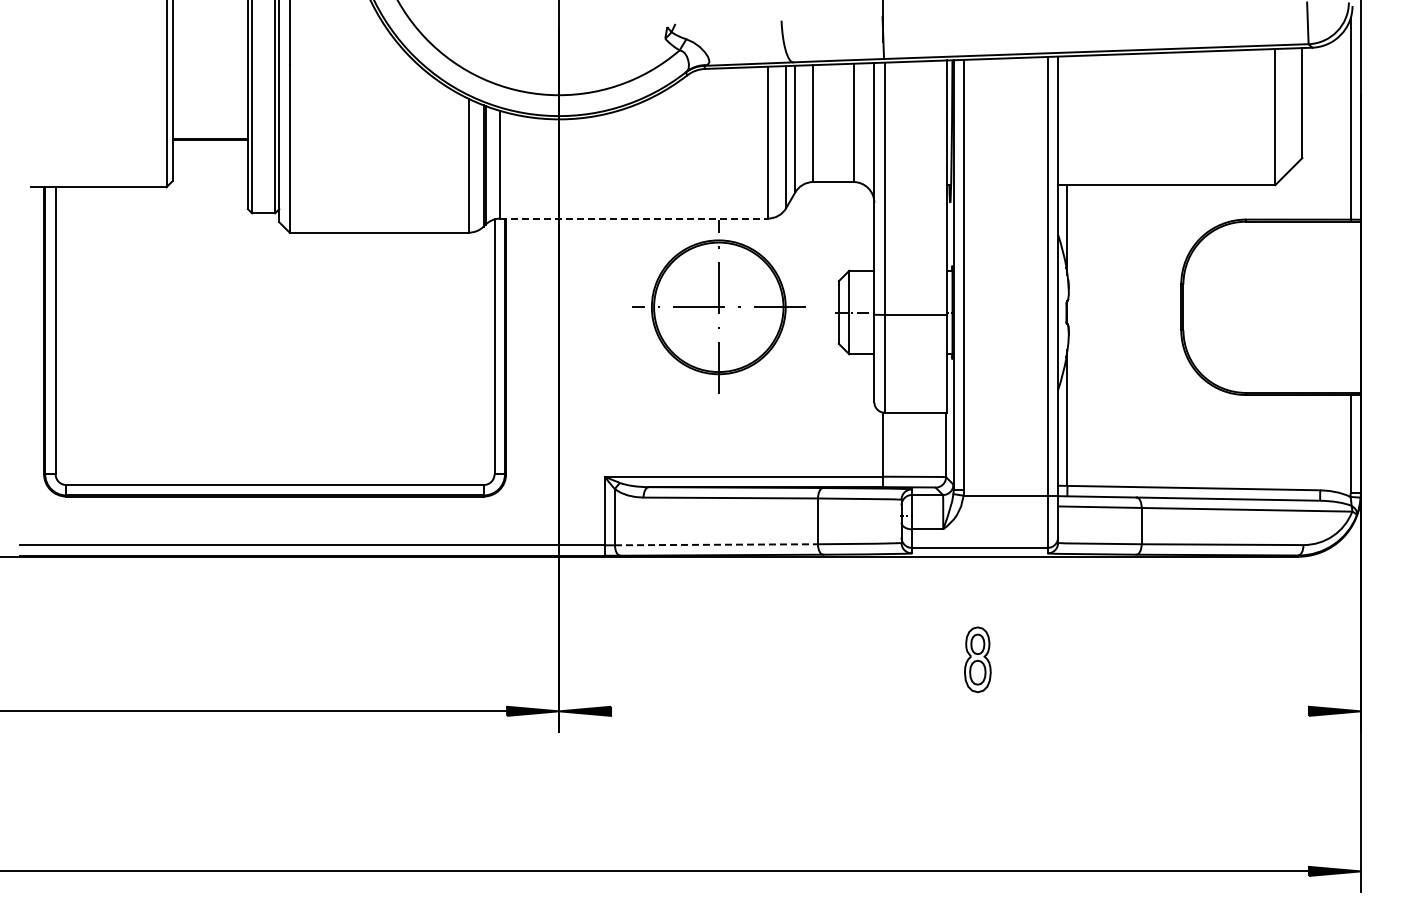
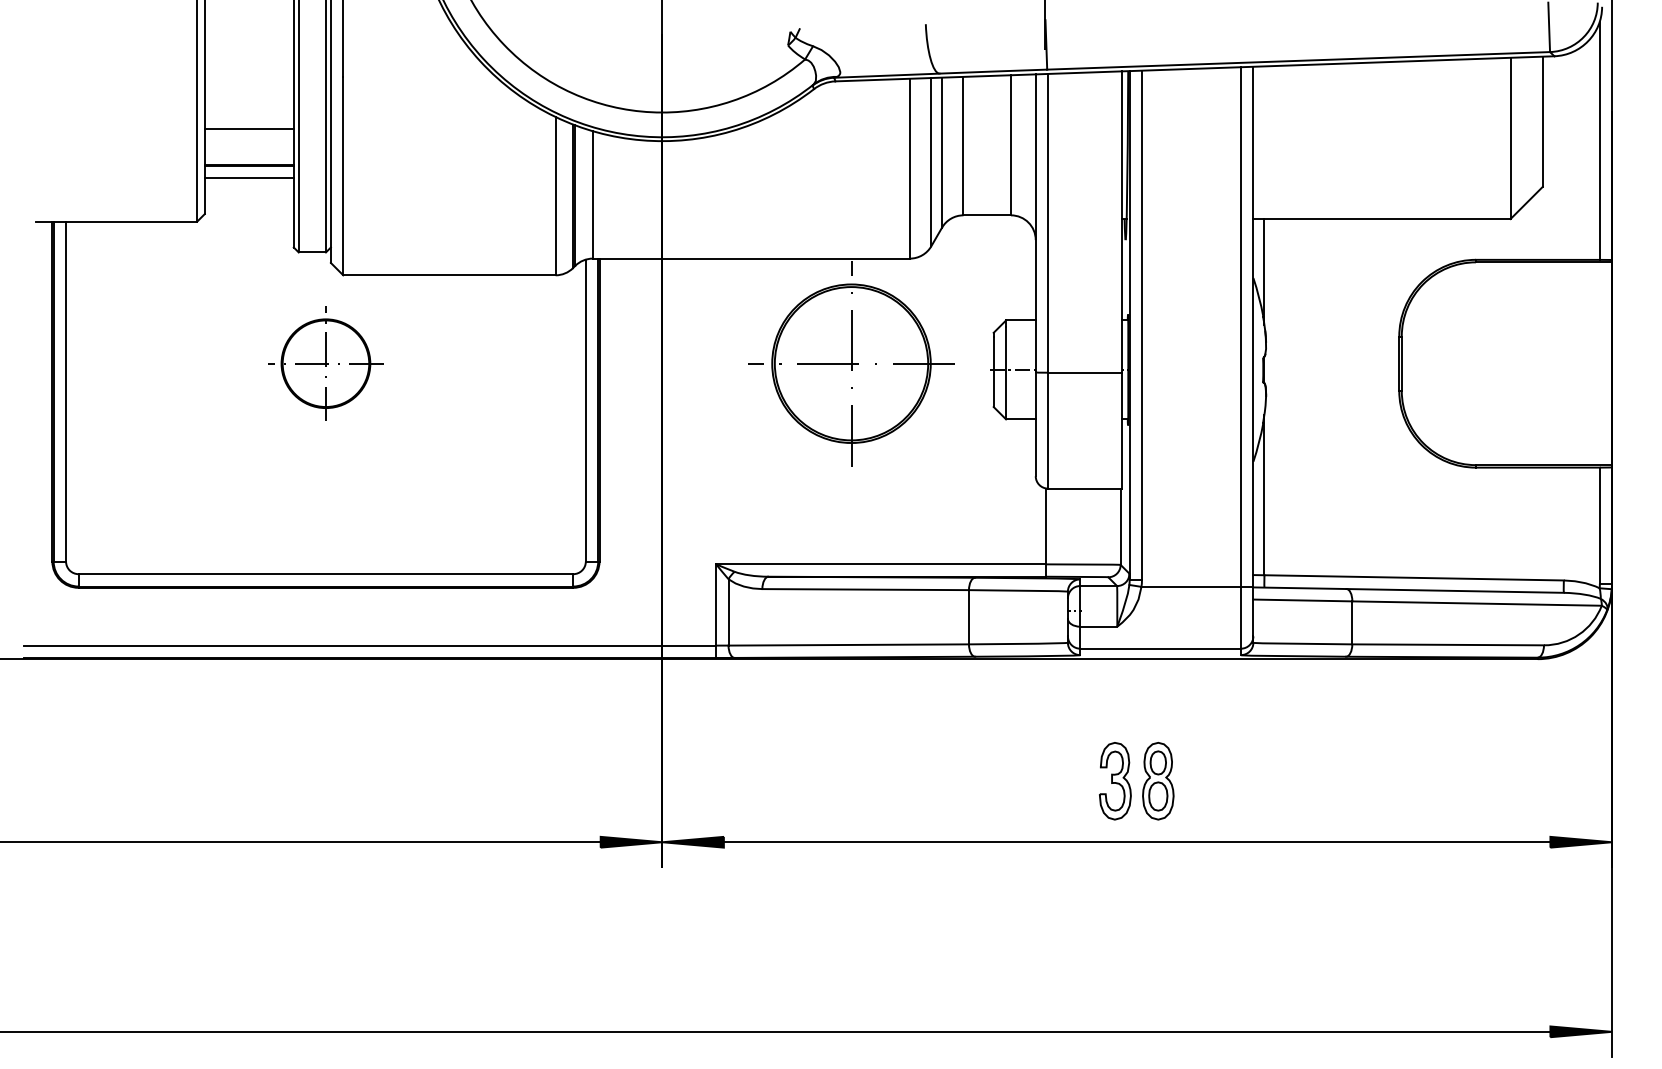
line: (209, 108) -> (248, 128), added
line: (209, 150) -> (248, 177), added
line: (634, 218) -> (751, 258), dashed -> solid
part: (274, 307) -> (325, 363), added
line: (716, 544) -> (848, 644), dashed -> solid
part: (941, 659) -> (1115, 780), added
line: (959, 711) -> (1136, 842), added

